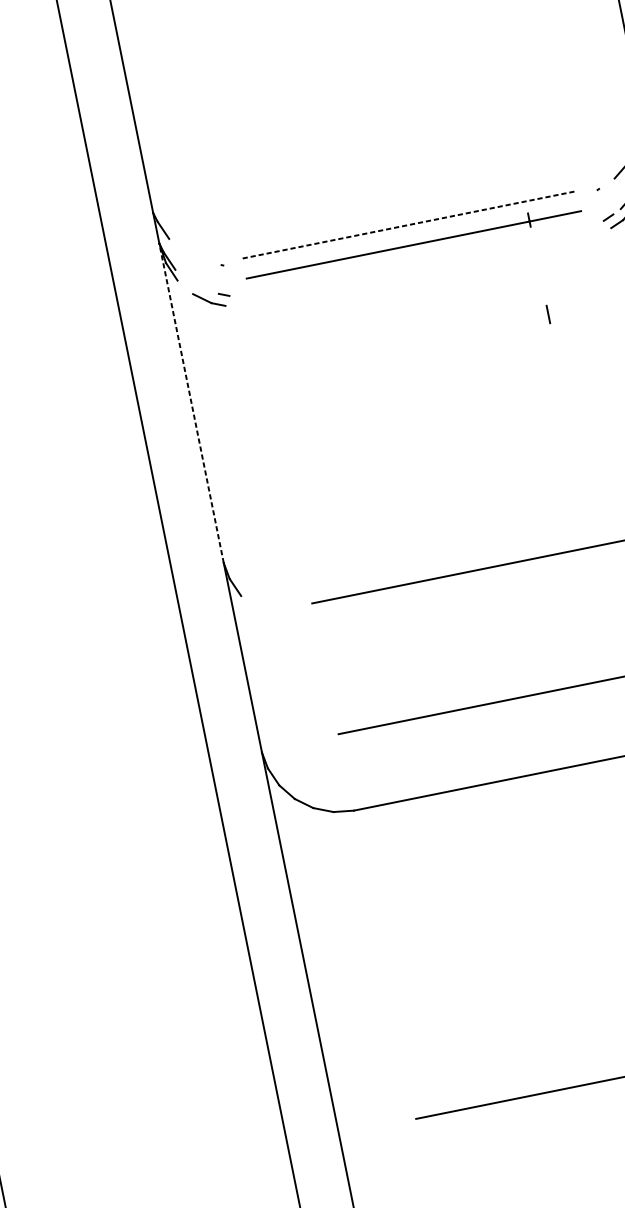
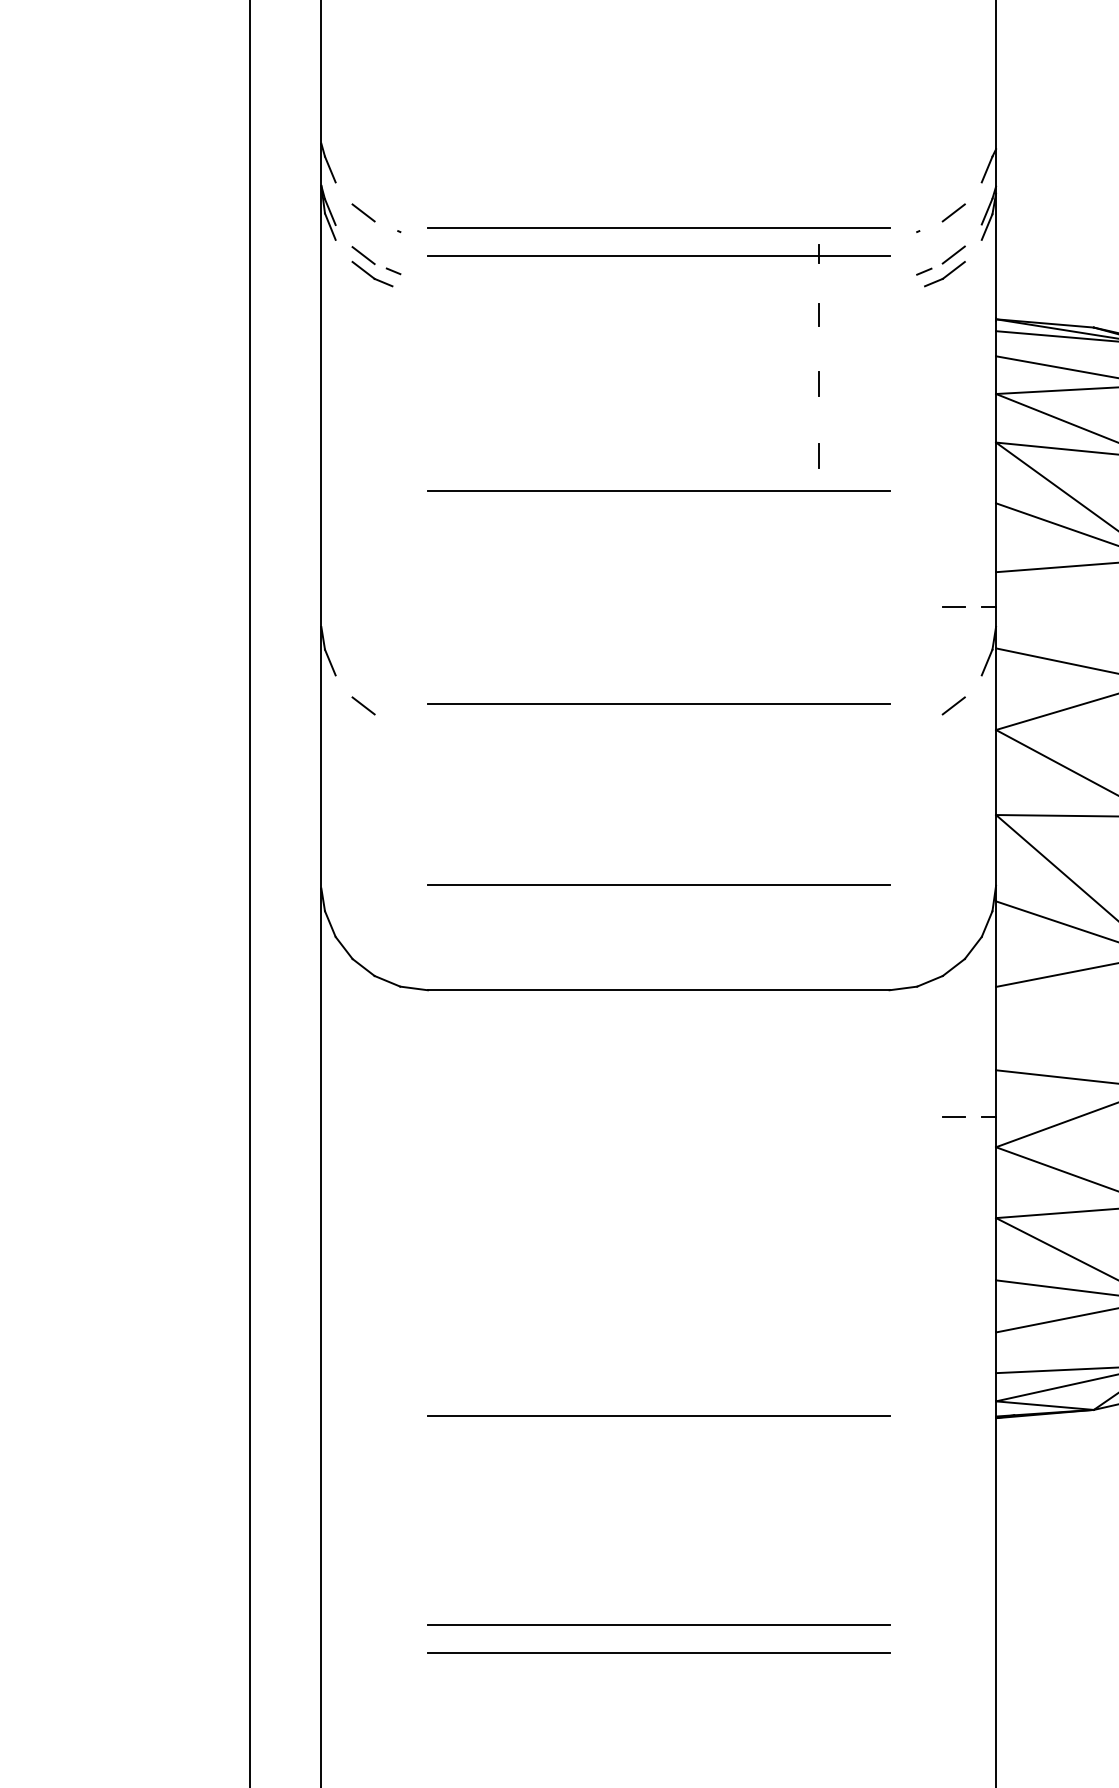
line: (409, 225) -> (658, 228), dashed -> solid
line: (193, 256) -> (363, 212), added
line: (538, 264) -> (818, 314), added
line: (200, 287) -> (363, 255), added
line: (558, 366) -> (818, 455), added
line: (191, 403) -> (321, 406), dashed -> solid
line: (448, 414) -> (658, 490), added
line: (265, 613) -> (363, 705), added

